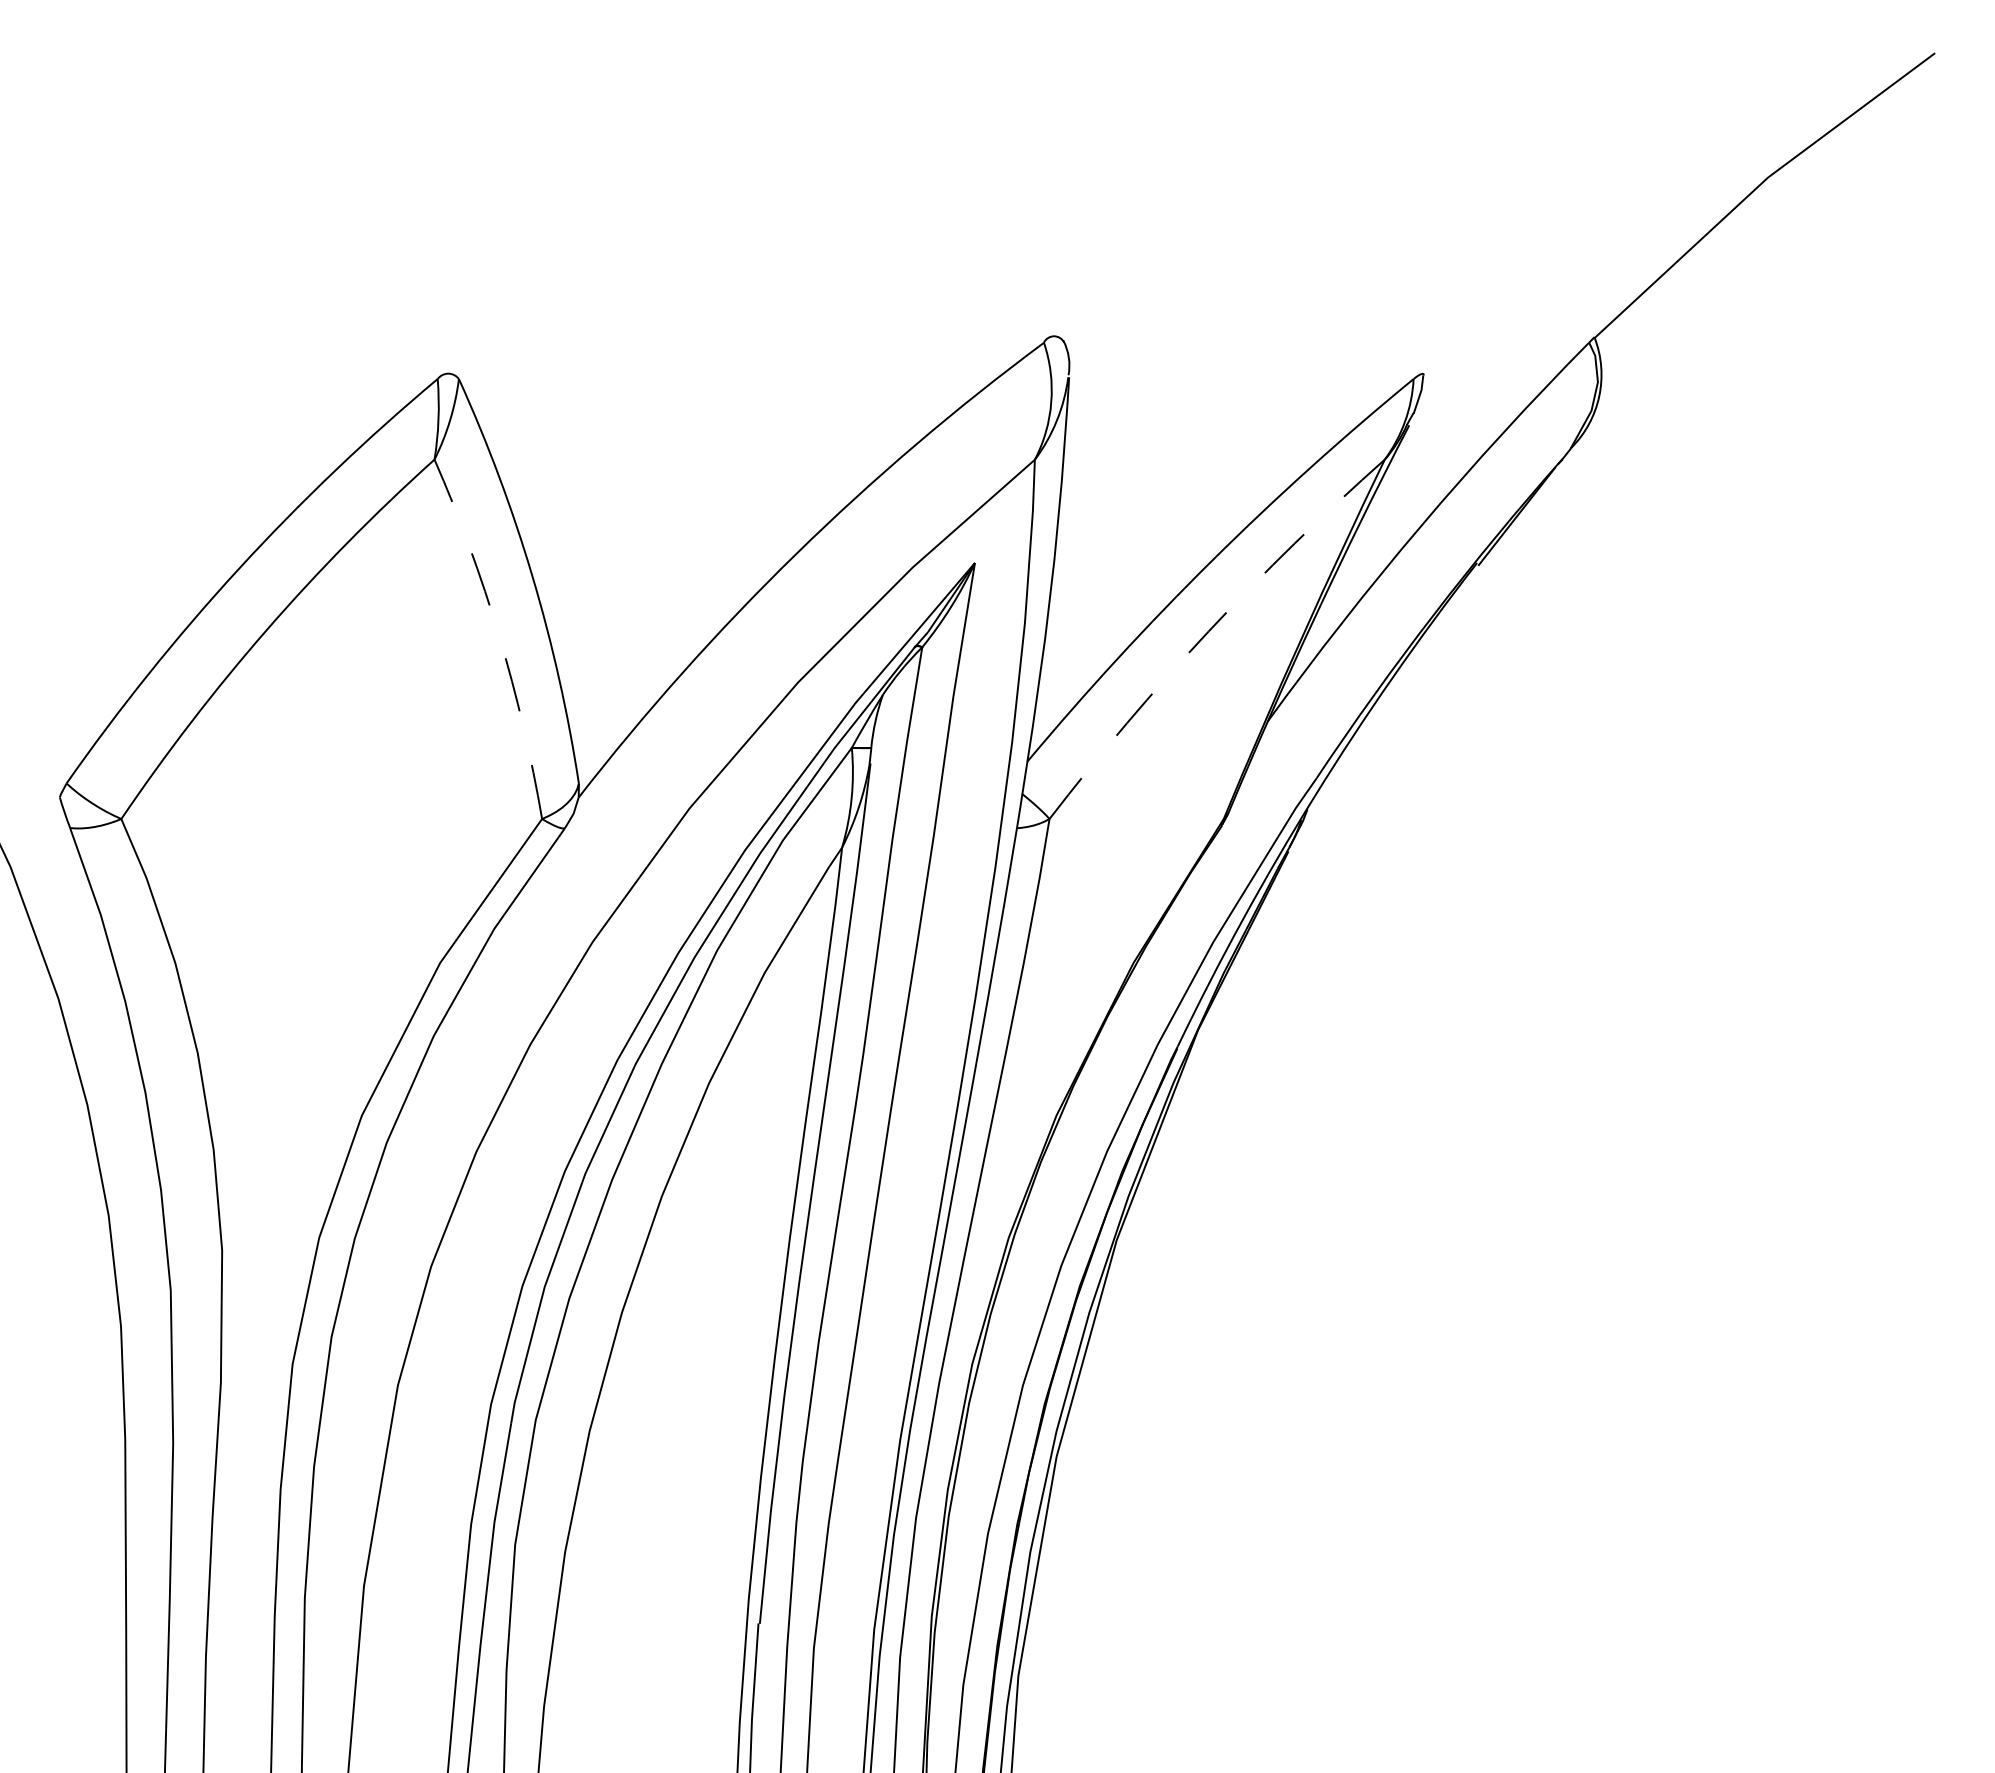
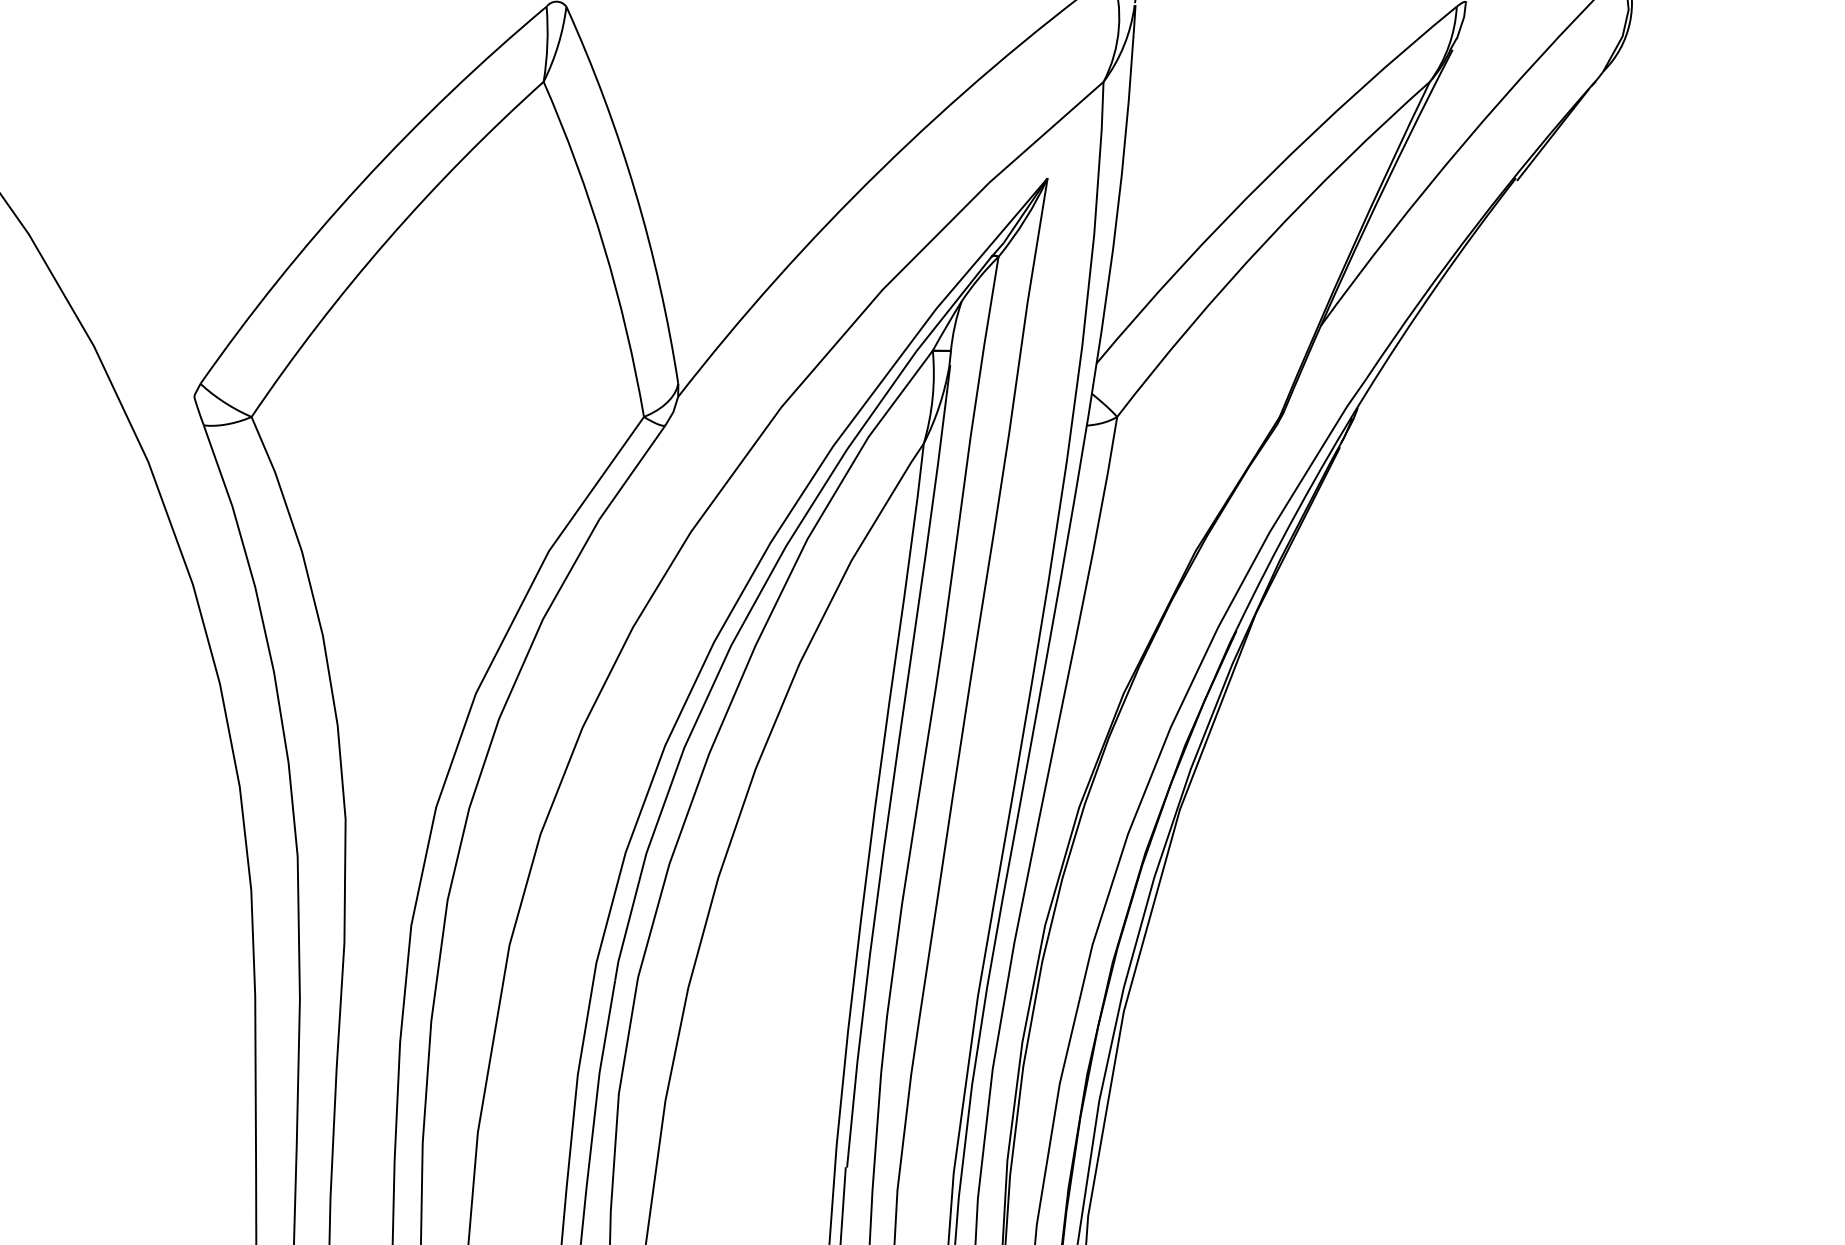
arc: (1208, 631) -> (1265, 242), dashed -> solid
arc: (499, 636) -> (604, 246), dashed -> solid

